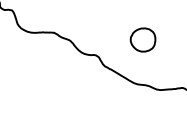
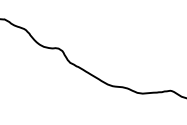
part: (142, 39) -> (118, 28), removed

